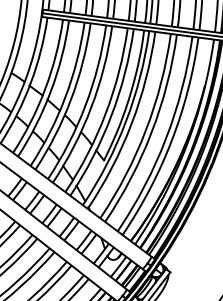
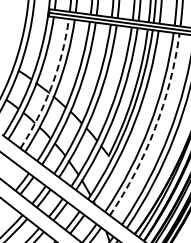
arc: (45, 89) -> (51, 86), solid -> dashed
arc: (151, 132) -> (154, 128), solid -> dashed

